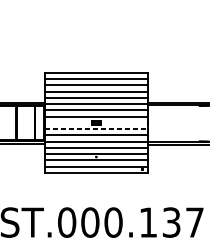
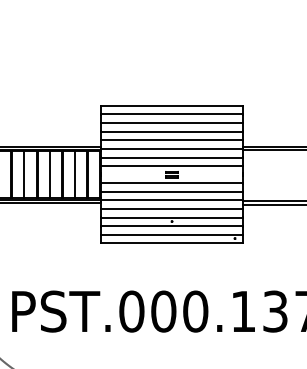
line: (7, 122) -> (49, 174), added
line: (26, 122) -> (75, 174), added
line: (96, 129) -> (172, 183), dashed -> solid

